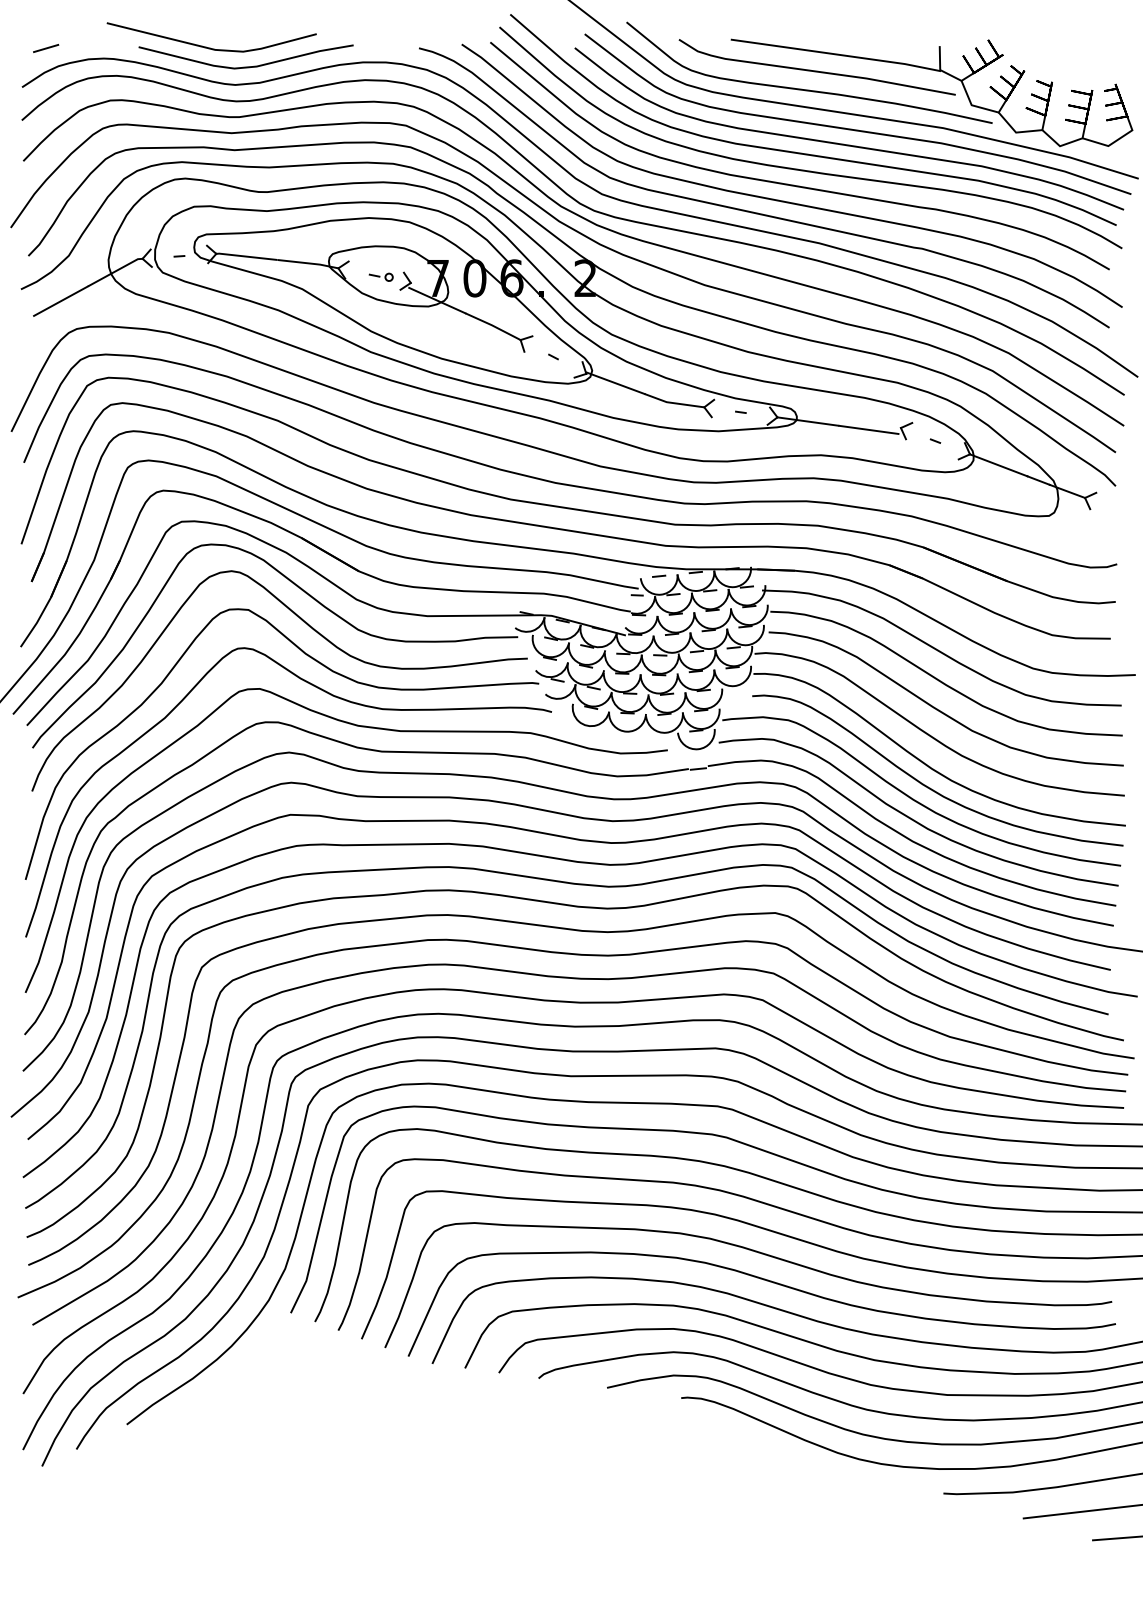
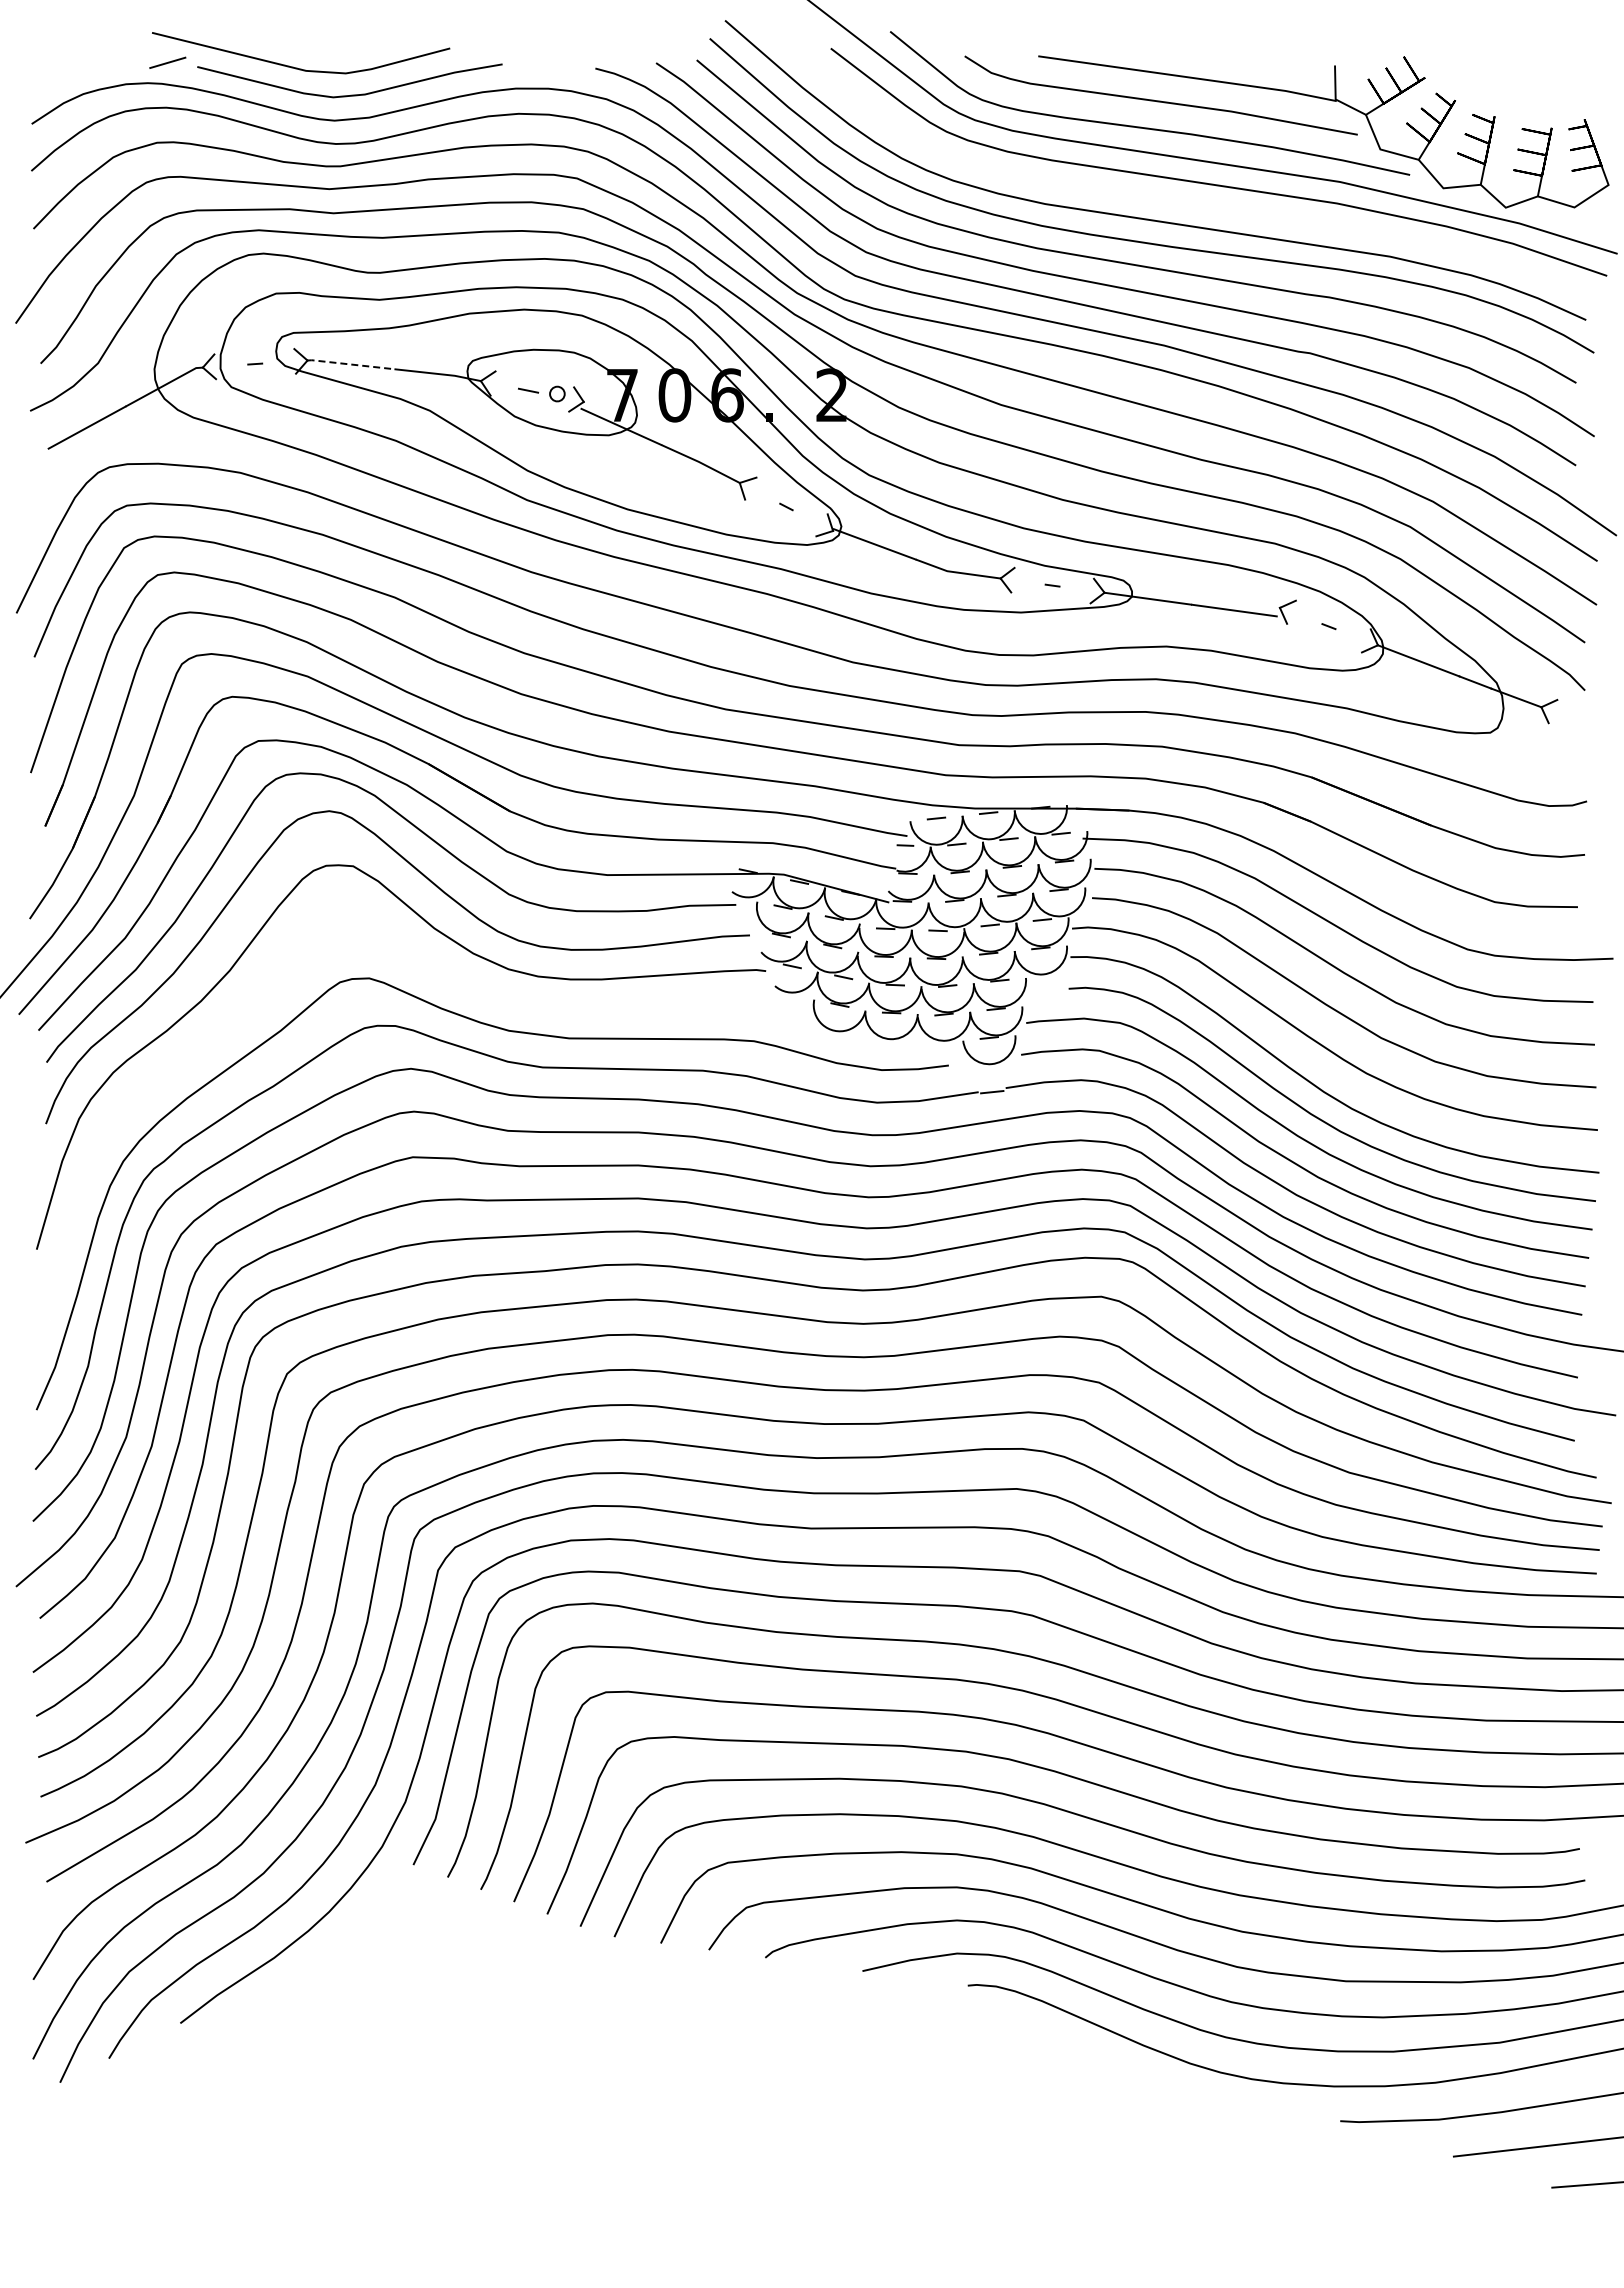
line: (45, 48) -> (167, 62), moved
curve: (849, 144) -> (1206, 205), removed
line: (246, 256) -> (350, 364), solid -> dashed
part: (381, 277) -> (541, 393), size x1.4
curve: (333, 696) -> (474, 989), removed

